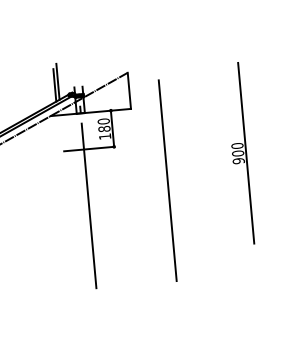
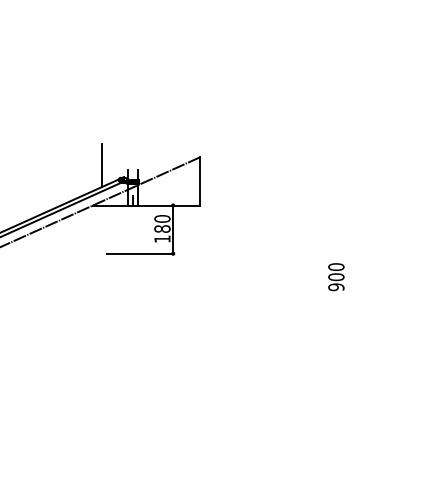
line: (57, 82) -> (106, 161), removed
line: (246, 153) -> (347, 277), removed
line: (168, 180) -> (240, 304), removed
line: (89, 205) -> (133, 328), removed

